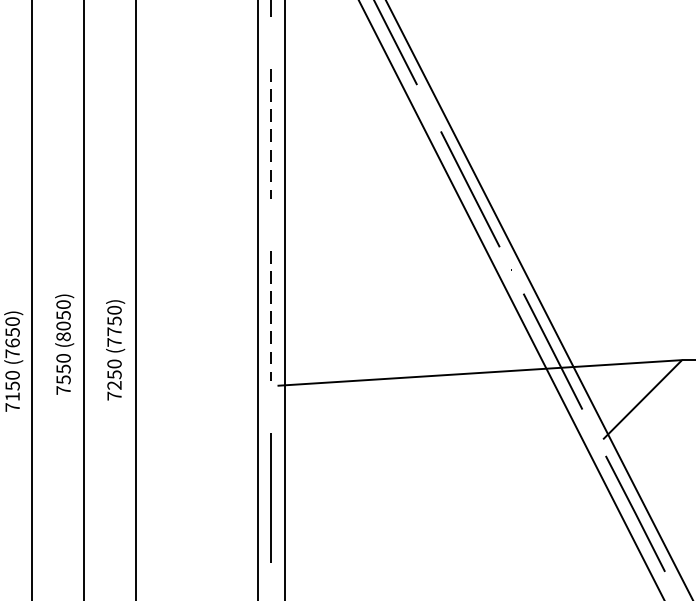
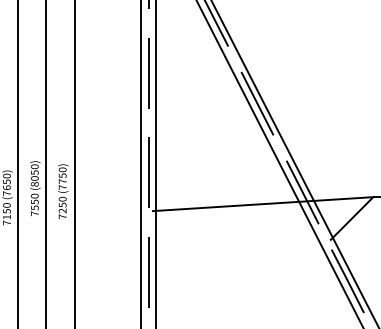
line: (271, 134) -> (148, 73), dashed -> solid
line: (271, 315) -> (148, 172), dashed -> solid

